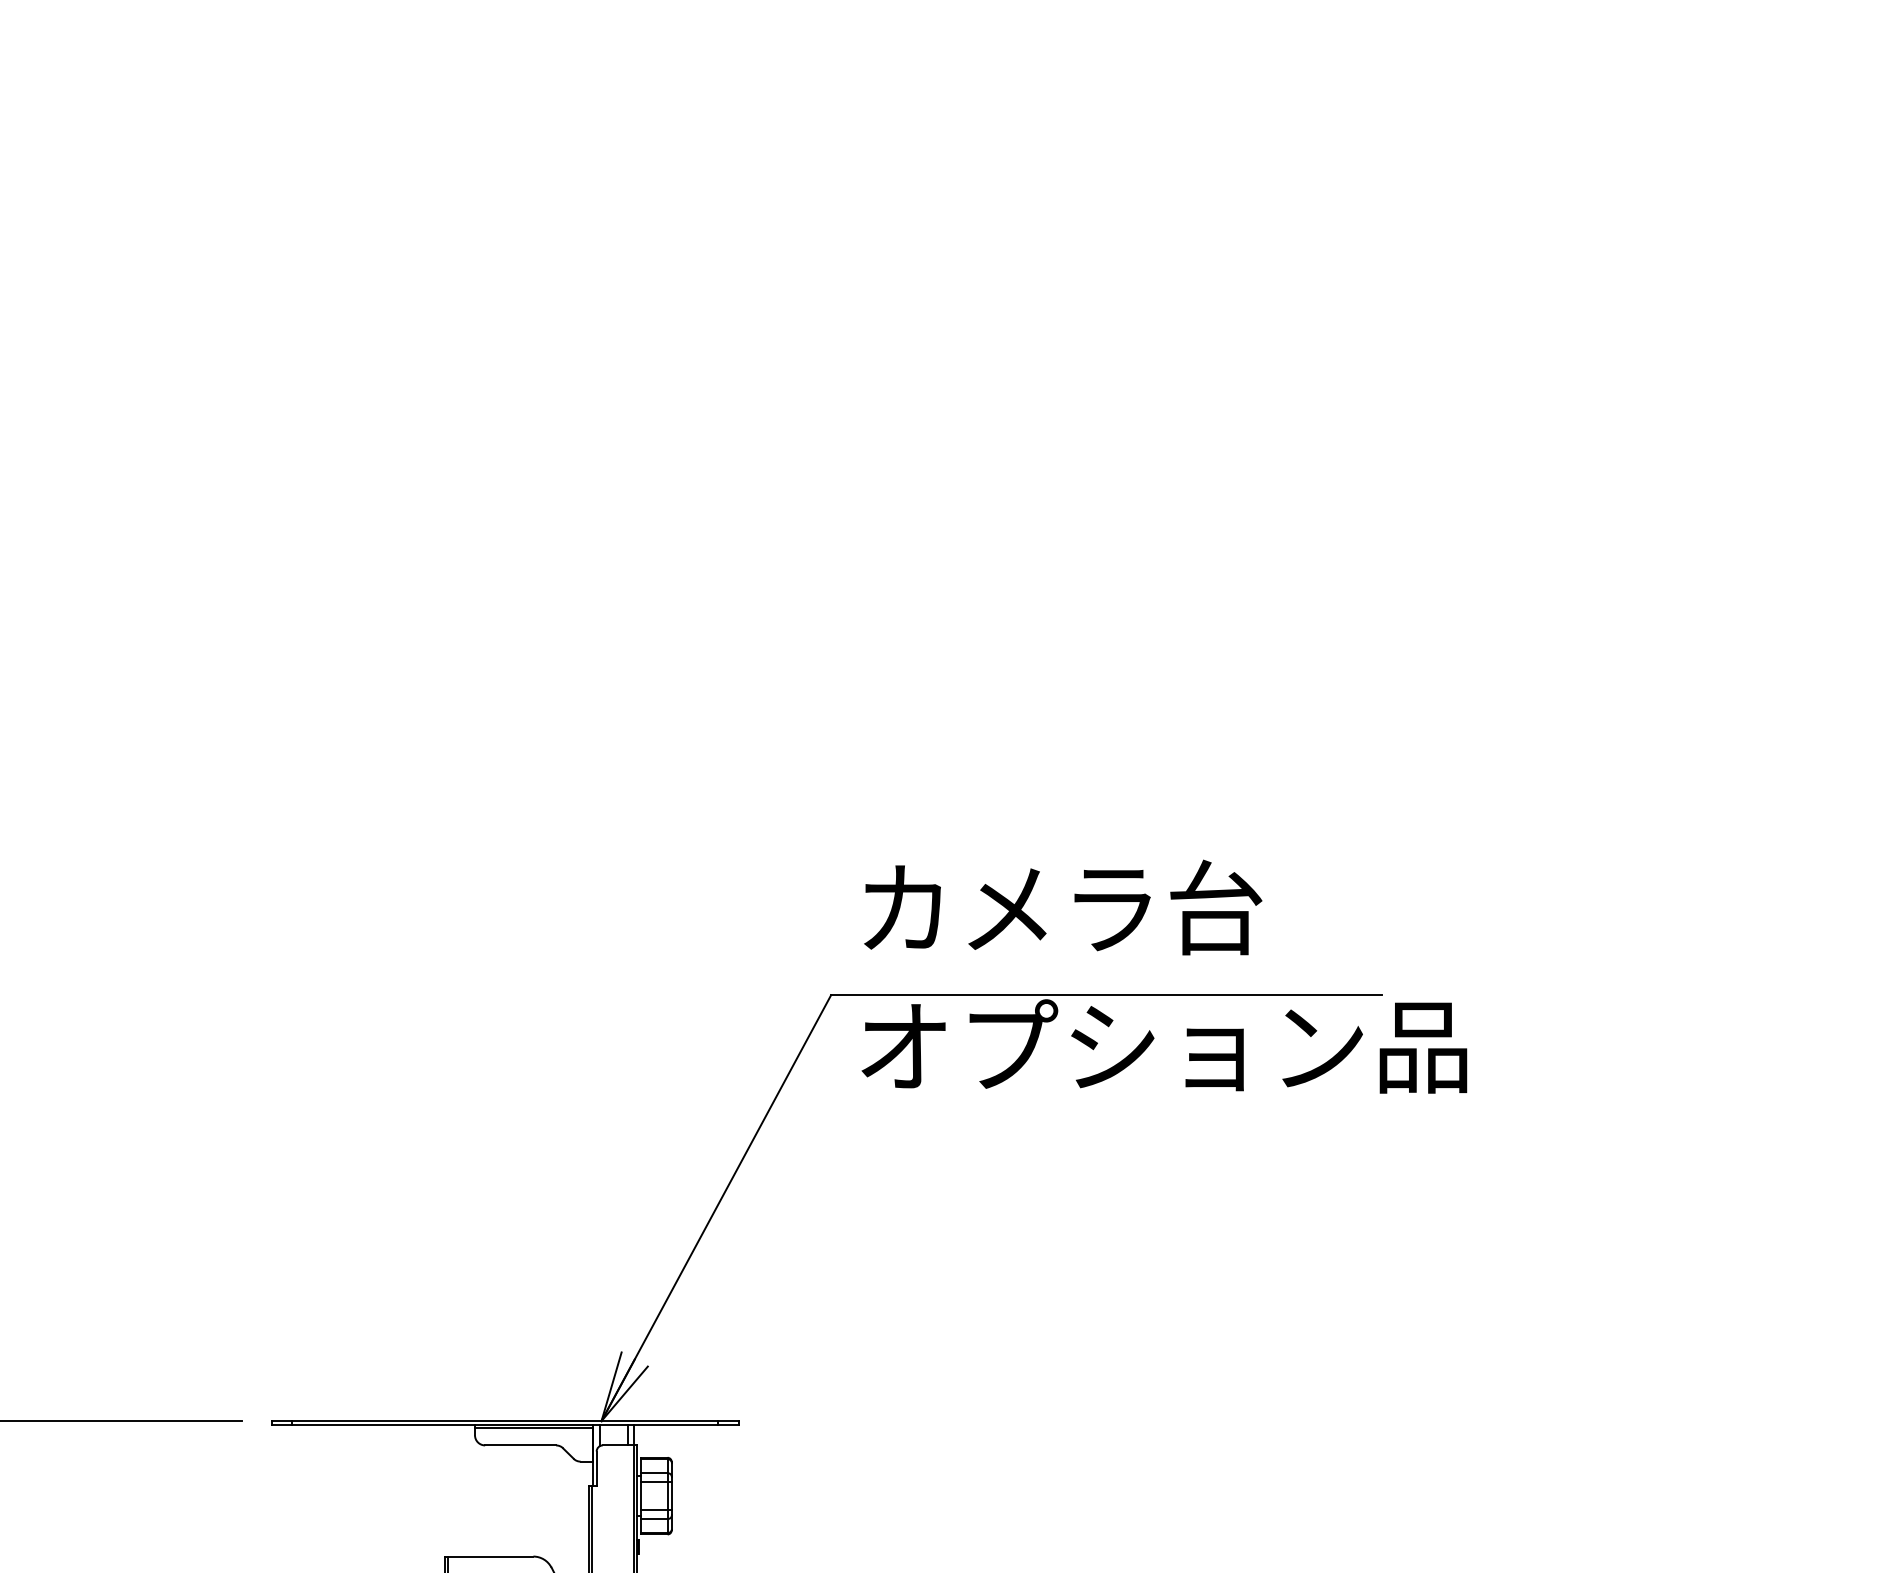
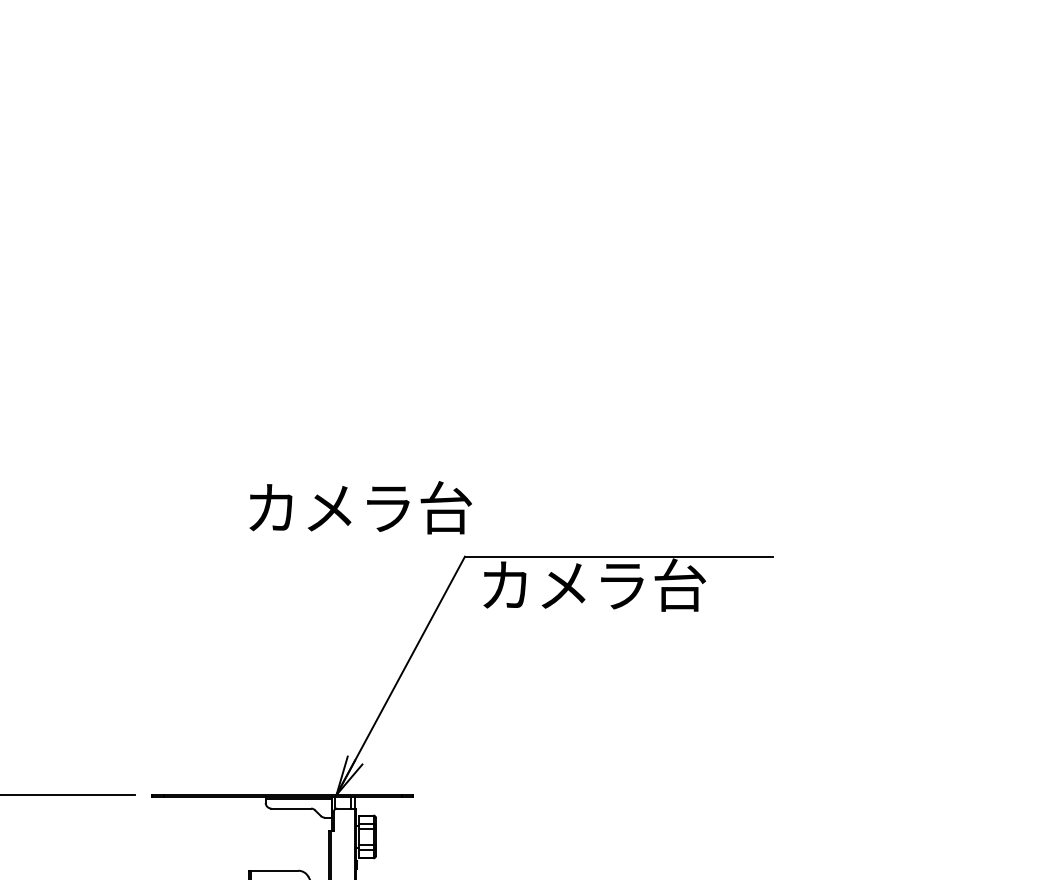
text: (1062, 907) -> (360, 507), moved
text: (1164, 1044) -> (651, 584), オプション品 -> カメラ台

